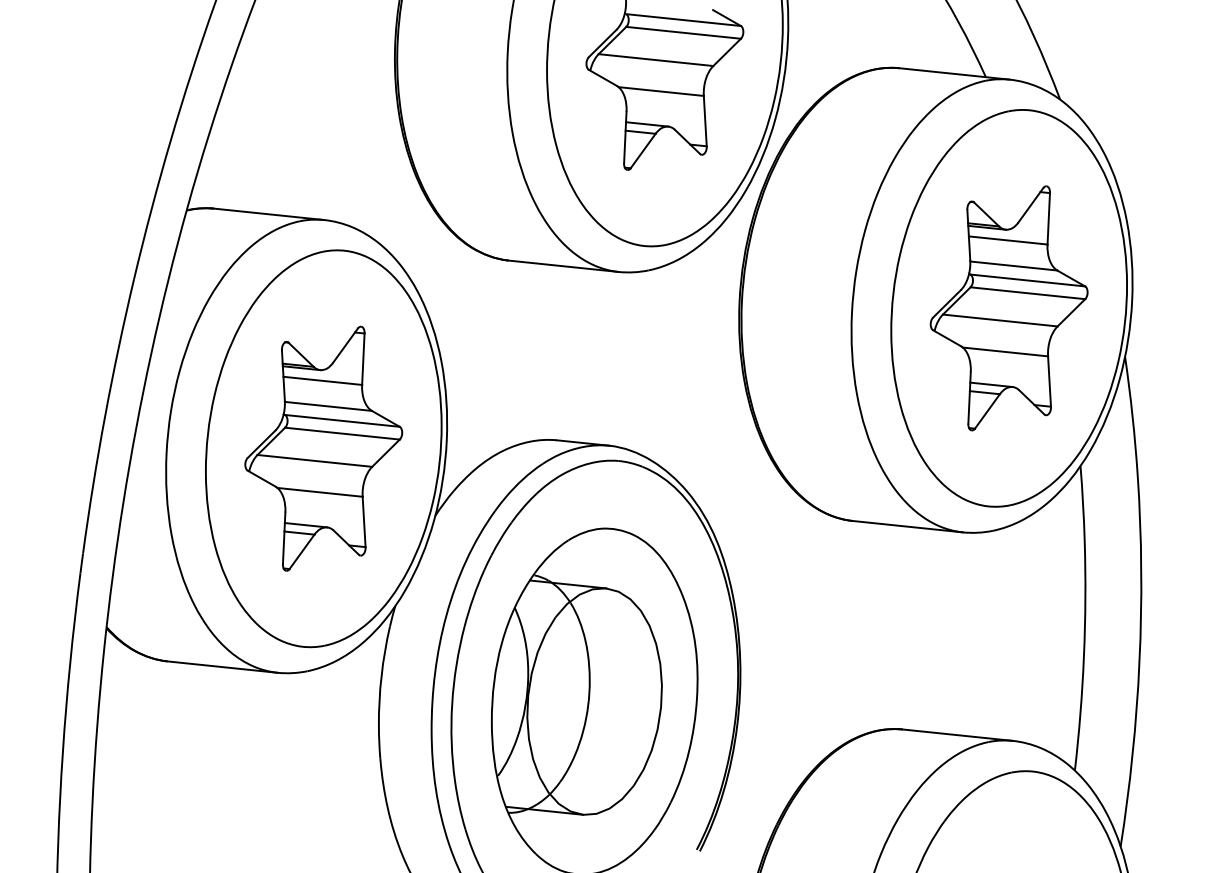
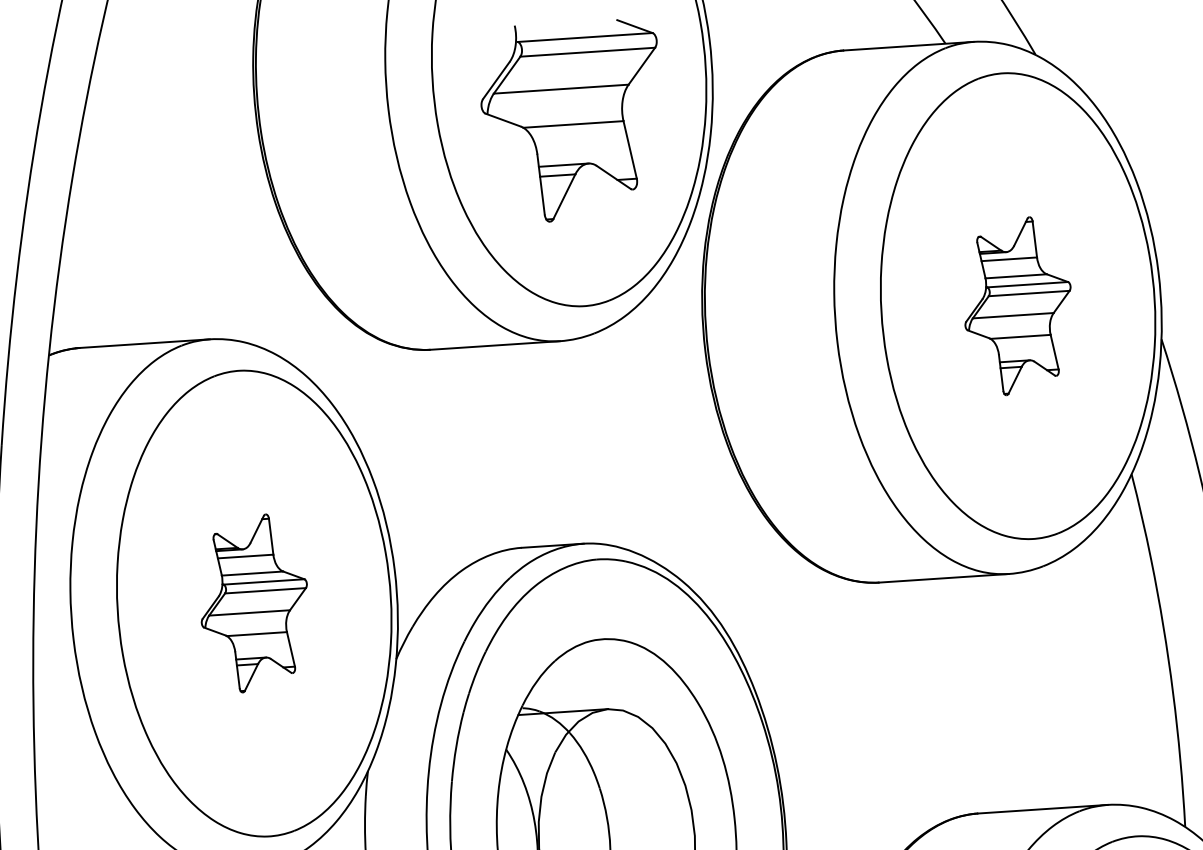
part: (1008, 308) -> (1017, 306), size x0.6
part: (323, 448) -> (253, 603), size x0.6

